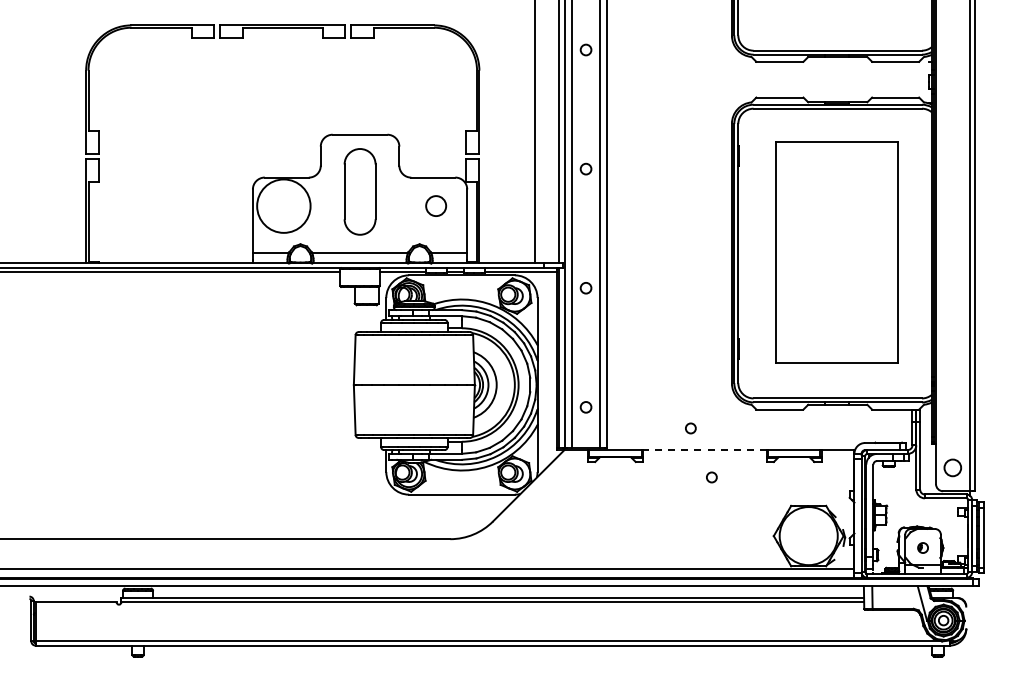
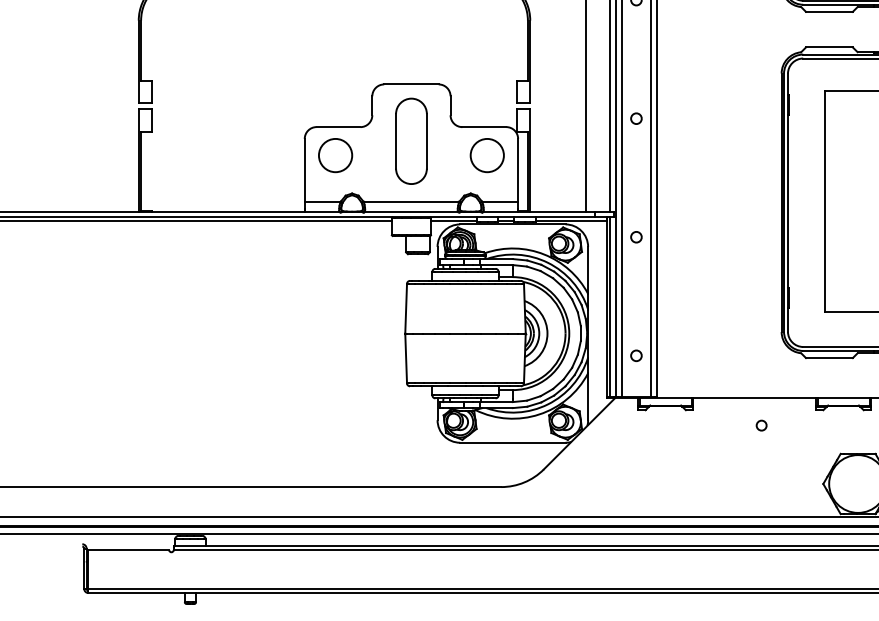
circle: (283, 205) -> (335, 154), size x0.62
circle: (435, 205) -> (486, 154), size x1.67
circle: (690, 428) -> (740, 376), removed
line: (704, 450) -> (754, 398), dashed -> solid

